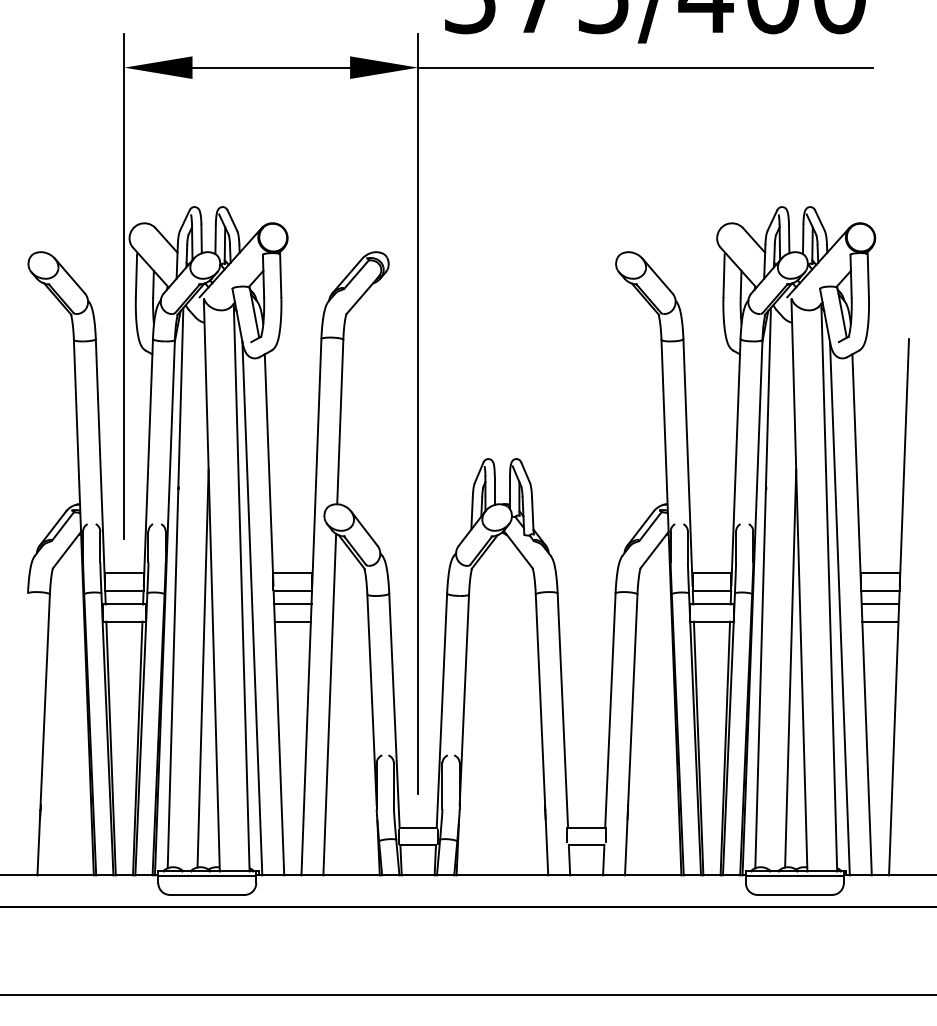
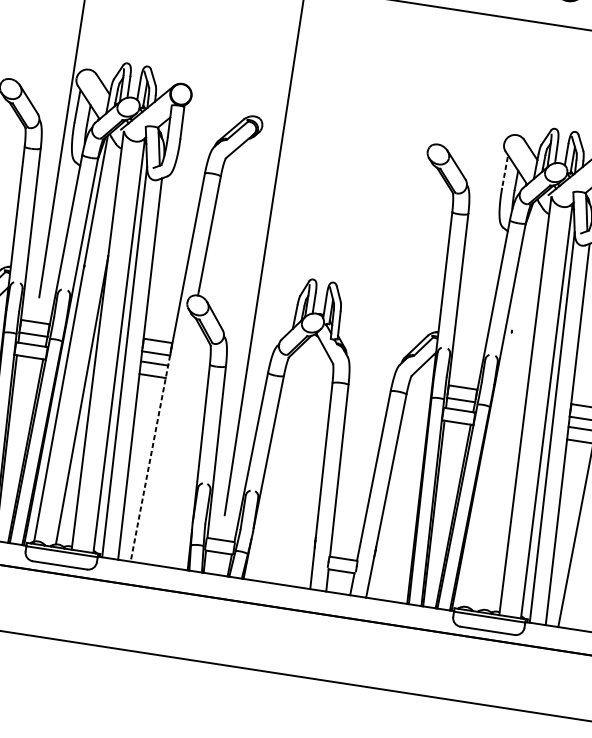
line: (724, 276) -> (505, 172), solid -> dashed
line: (762, 587) -> (498, 403), removed
line: (790, 668) -> (509, 465), removed
line: (329, 704) -> (170, 440), removed
line: (306, 732) -> (150, 458), solid -> dashed

